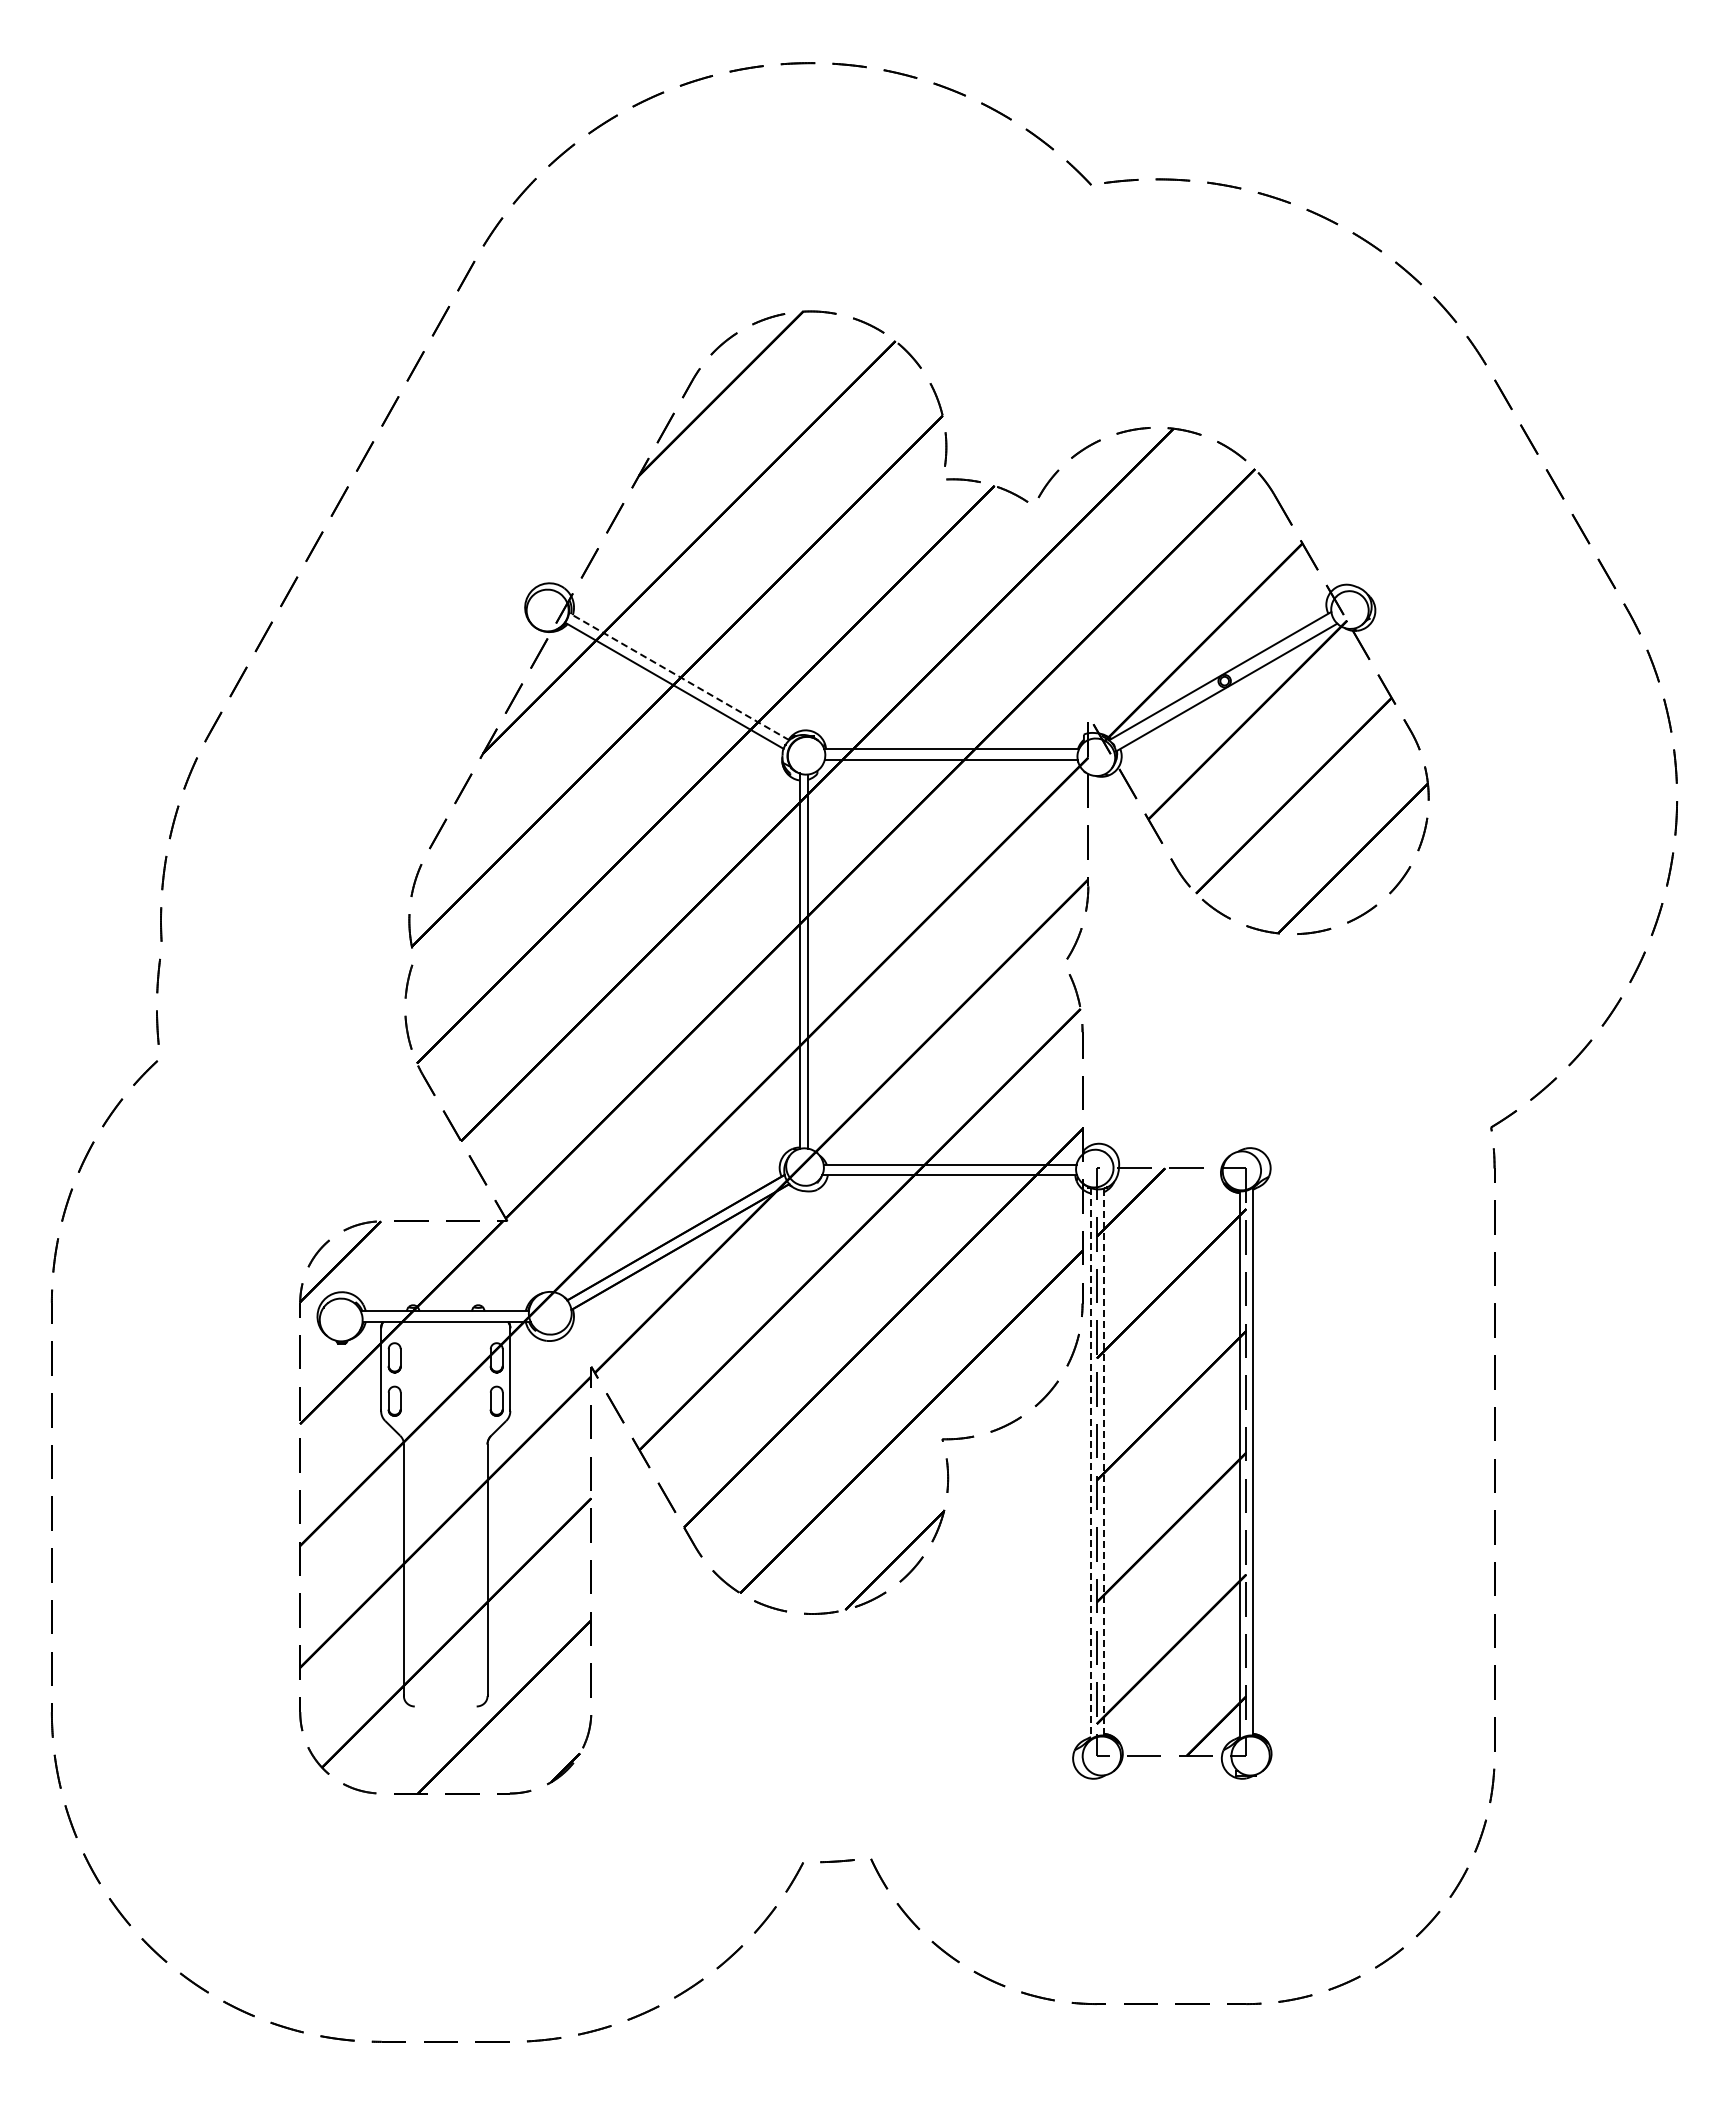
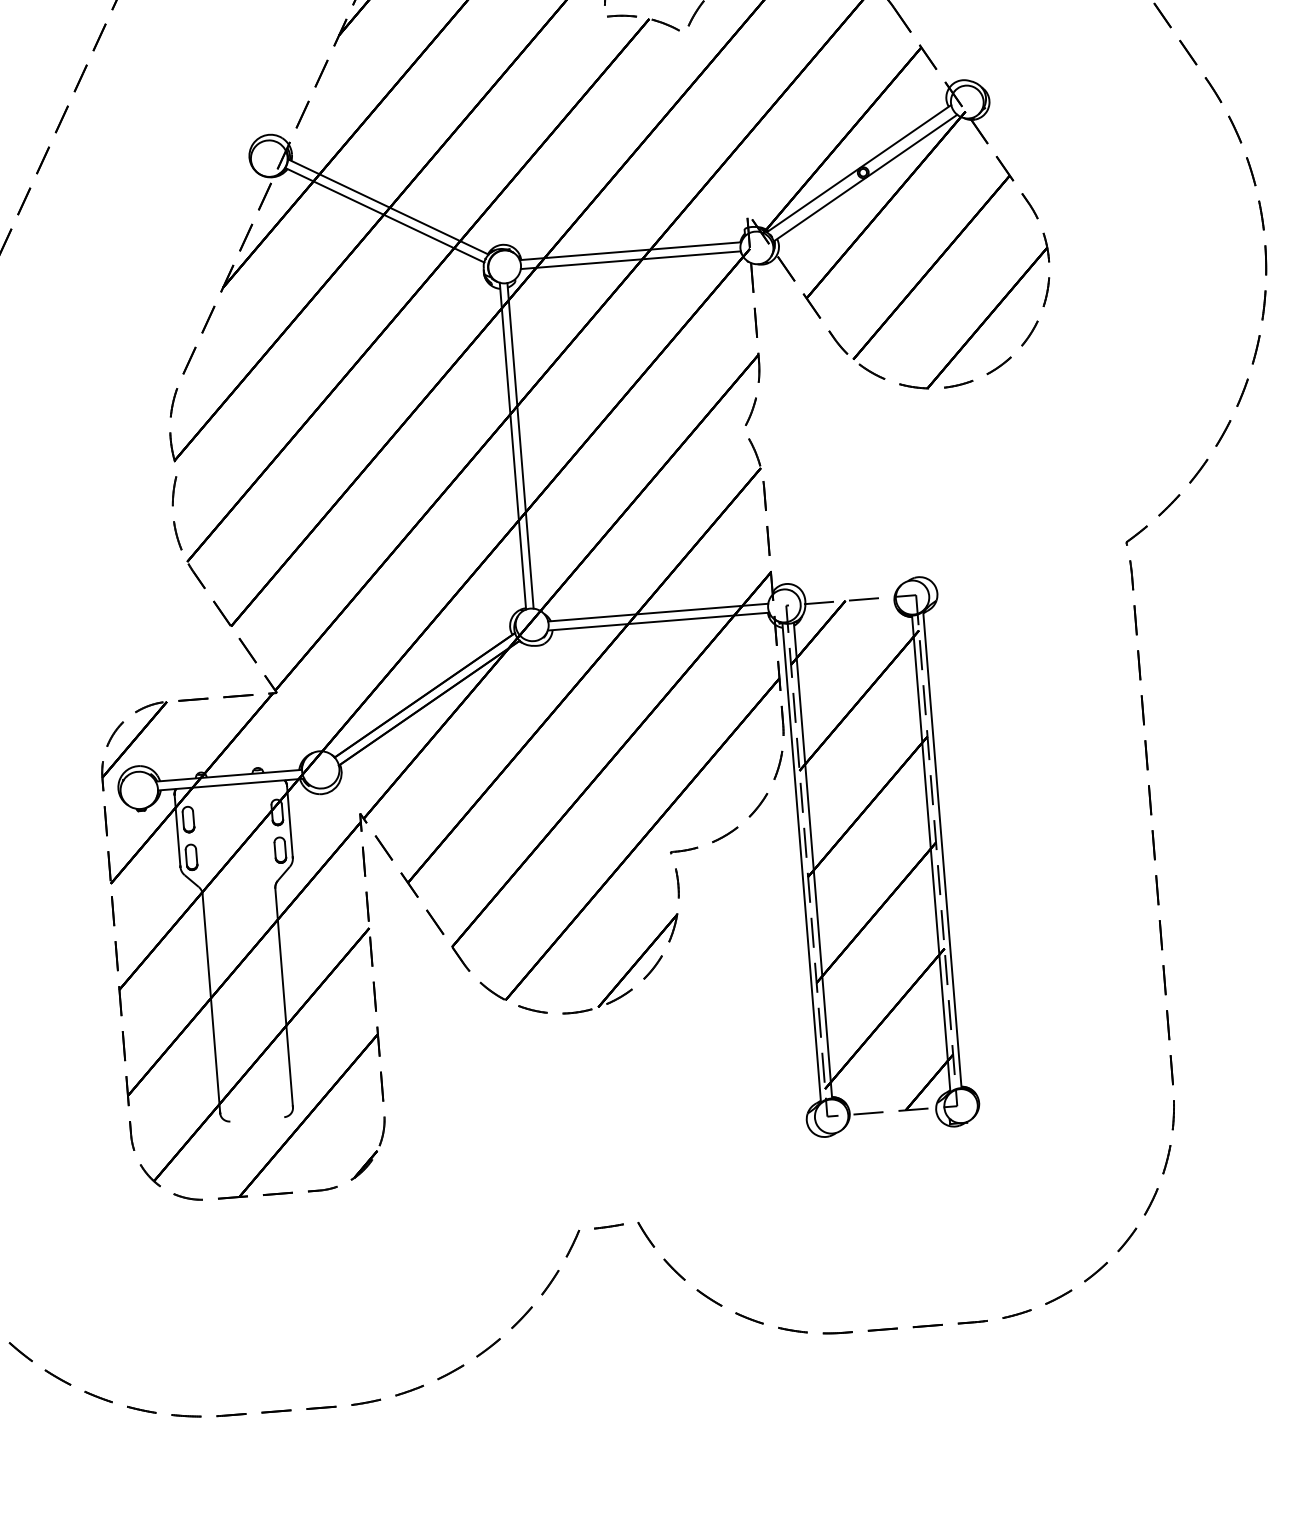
line: (678, 676) -> (387, 206), dashed -> solid
line: (1104, 1462) -> (813, 860), dashed -> solid
line: (1090, 1463) -> (801, 862), dashed -> solid

